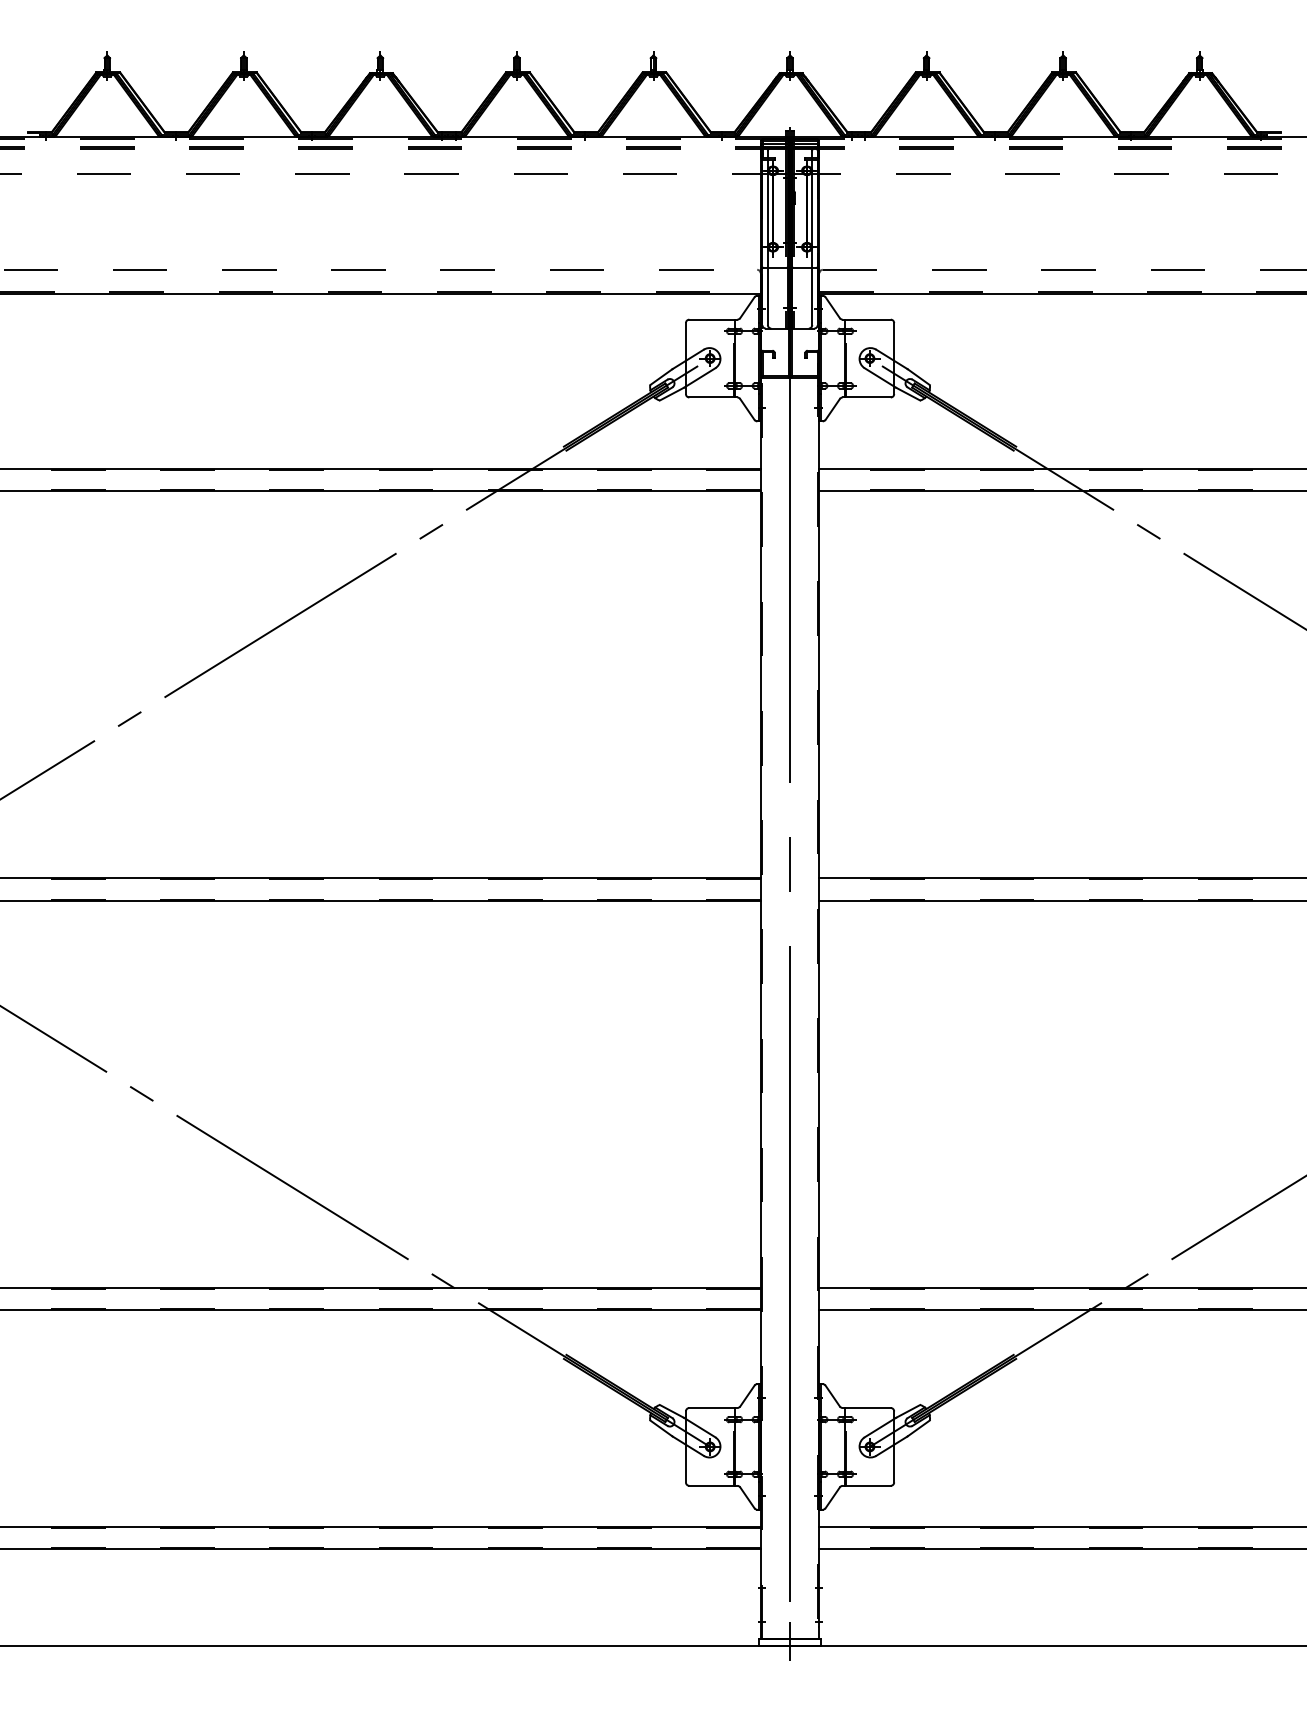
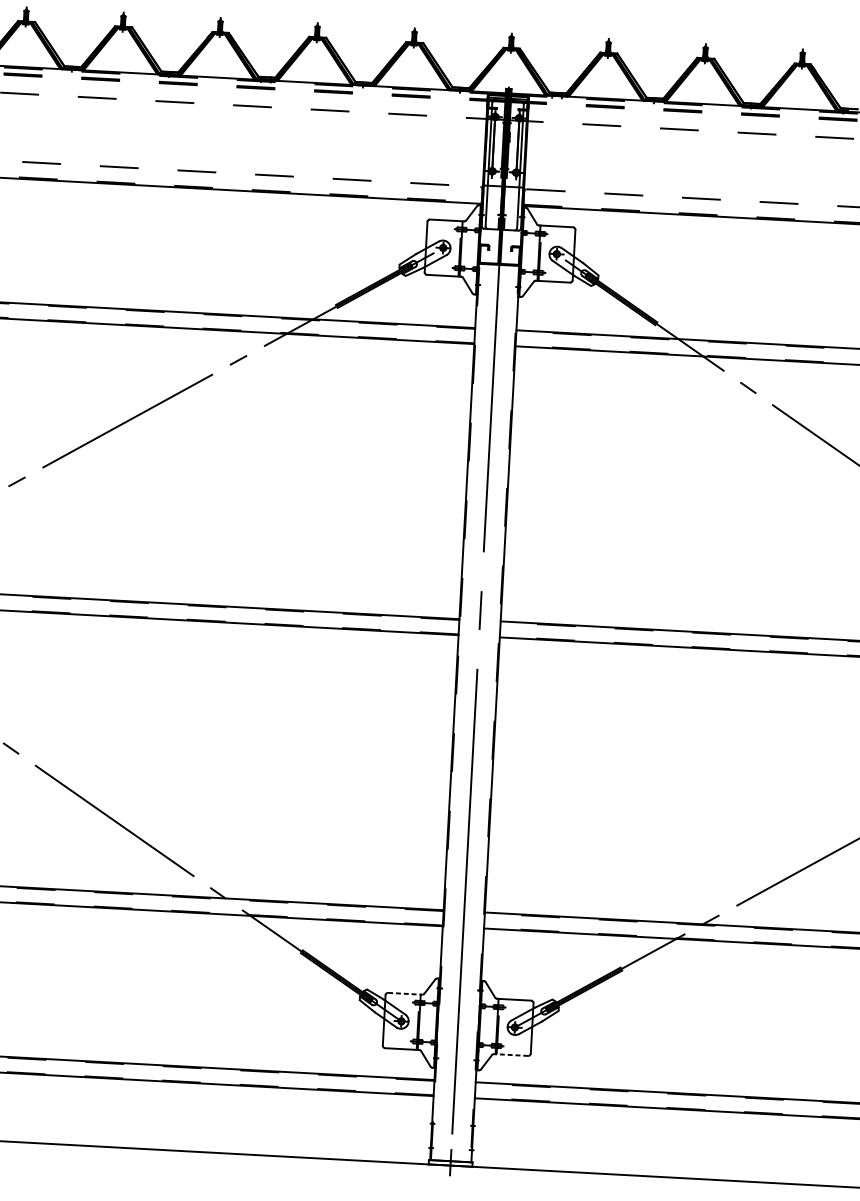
line: (713, 1408) -> (405, 994), solid -> dashed
line: (866, 1485) -> (511, 1054), solid -> dashed

